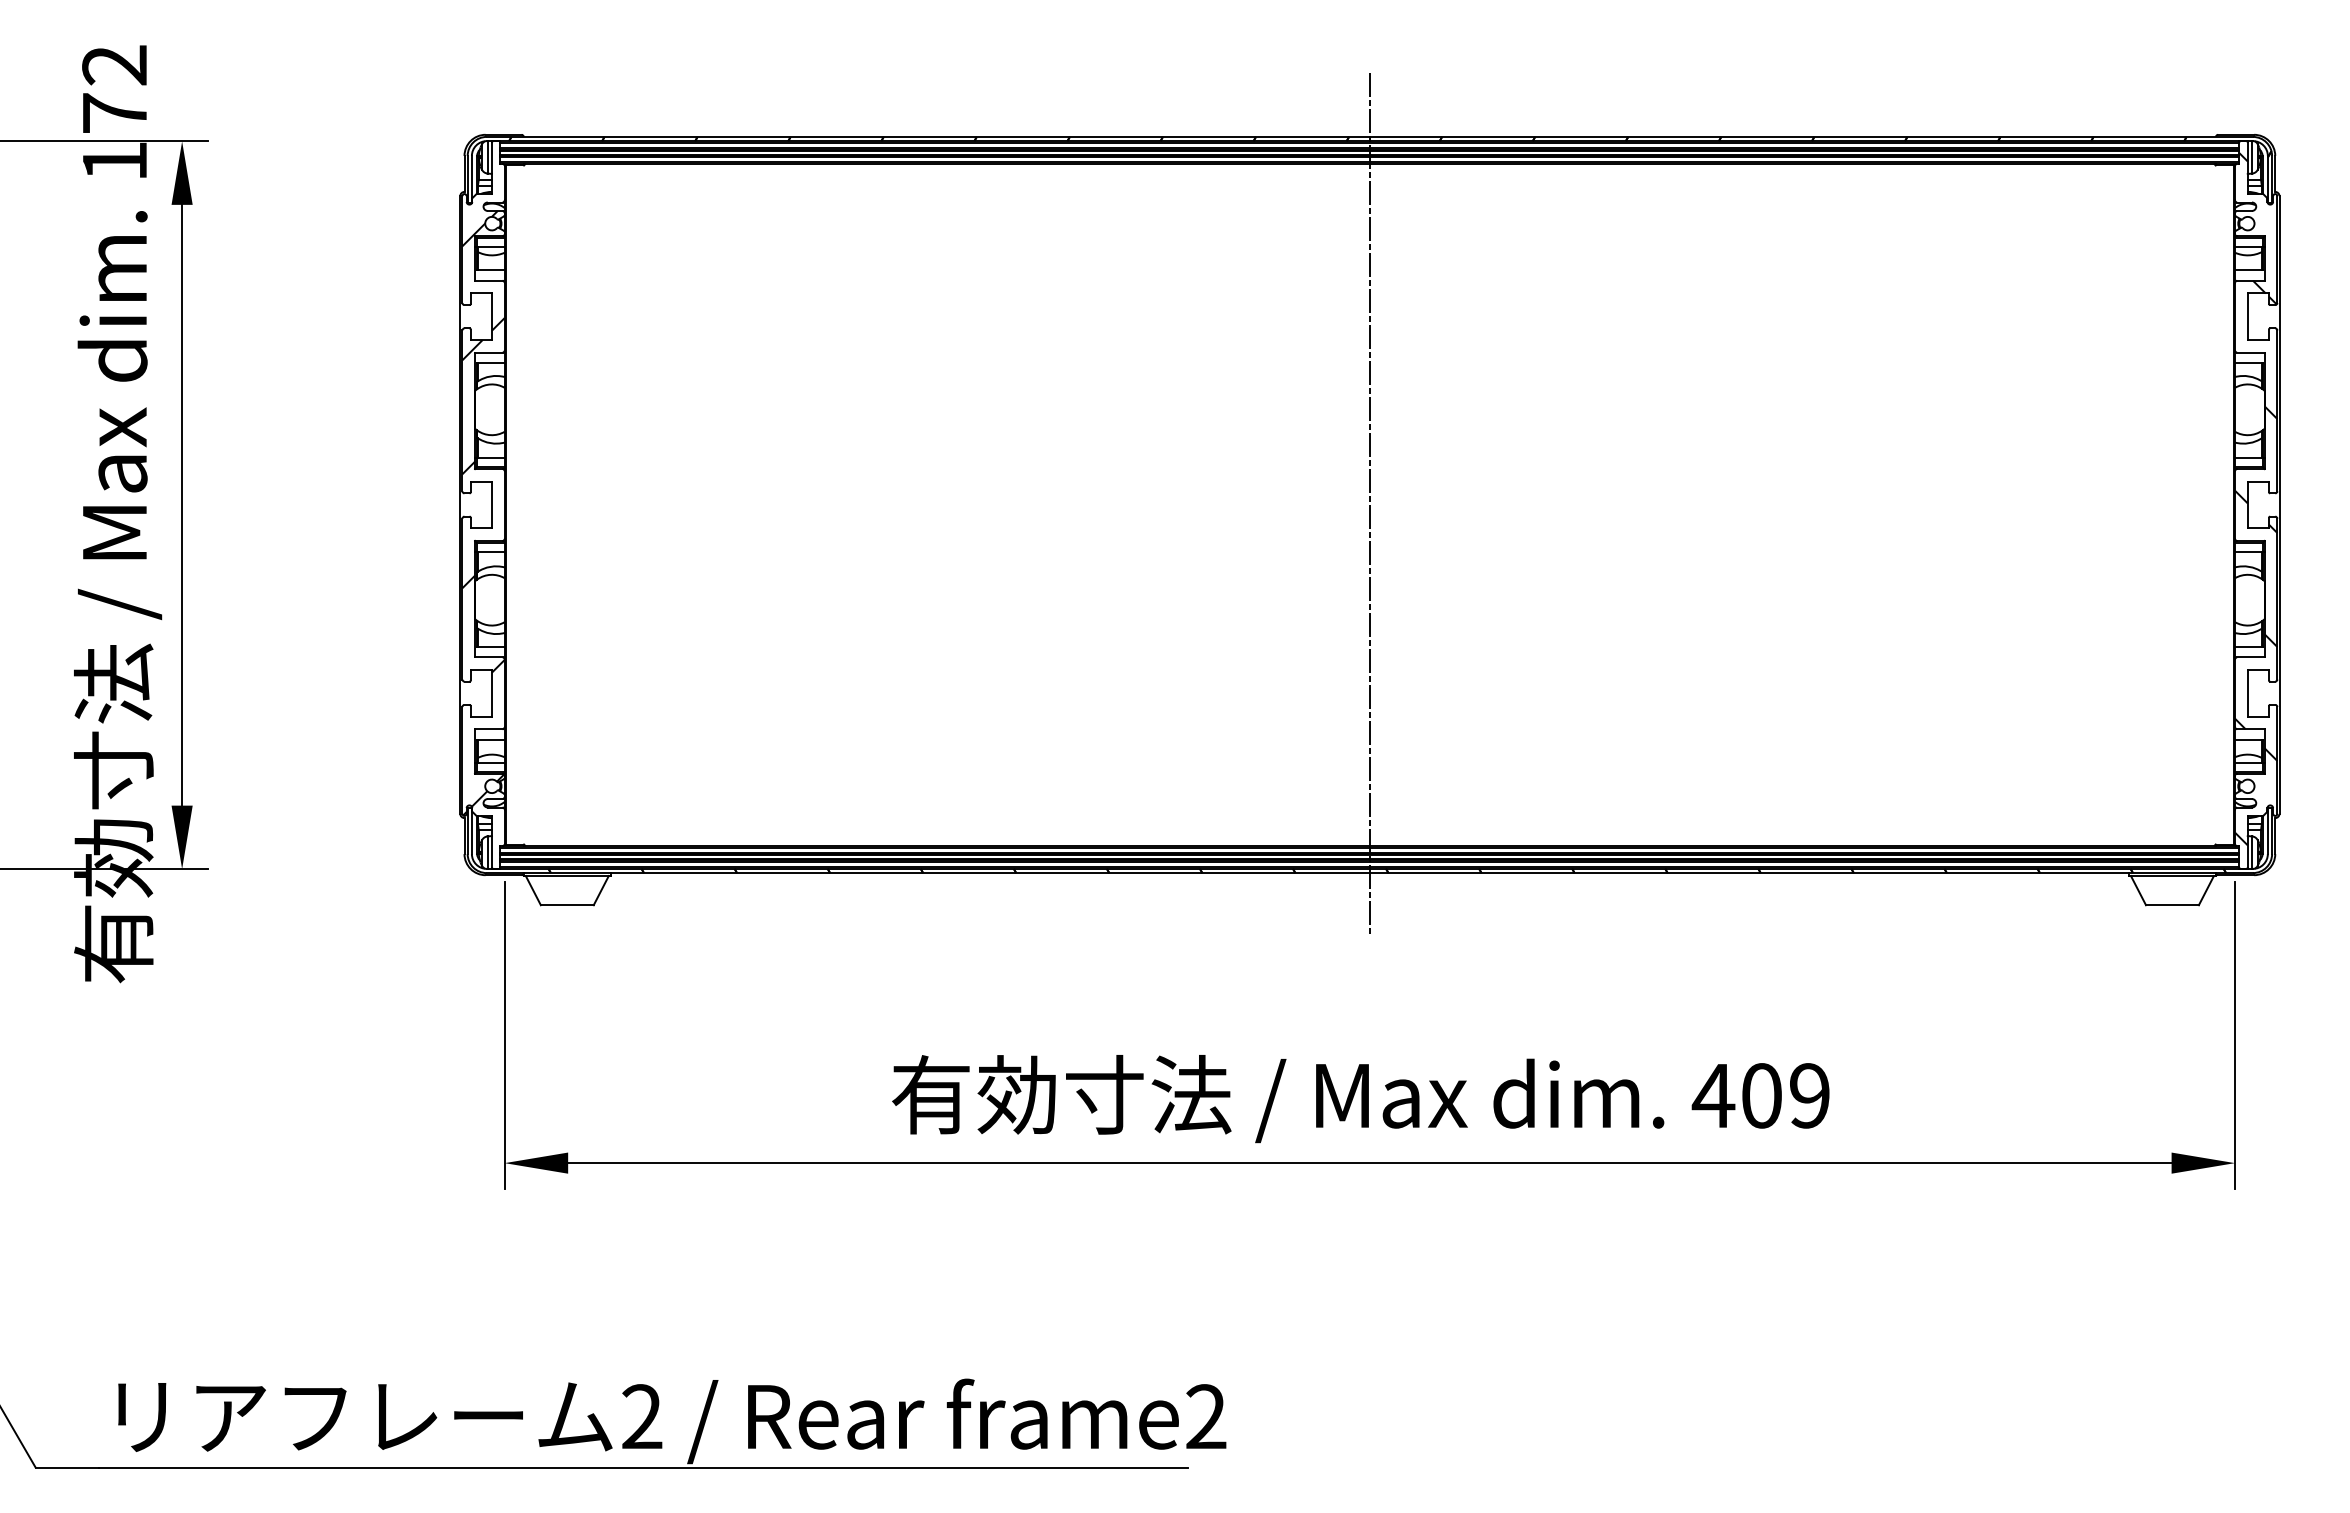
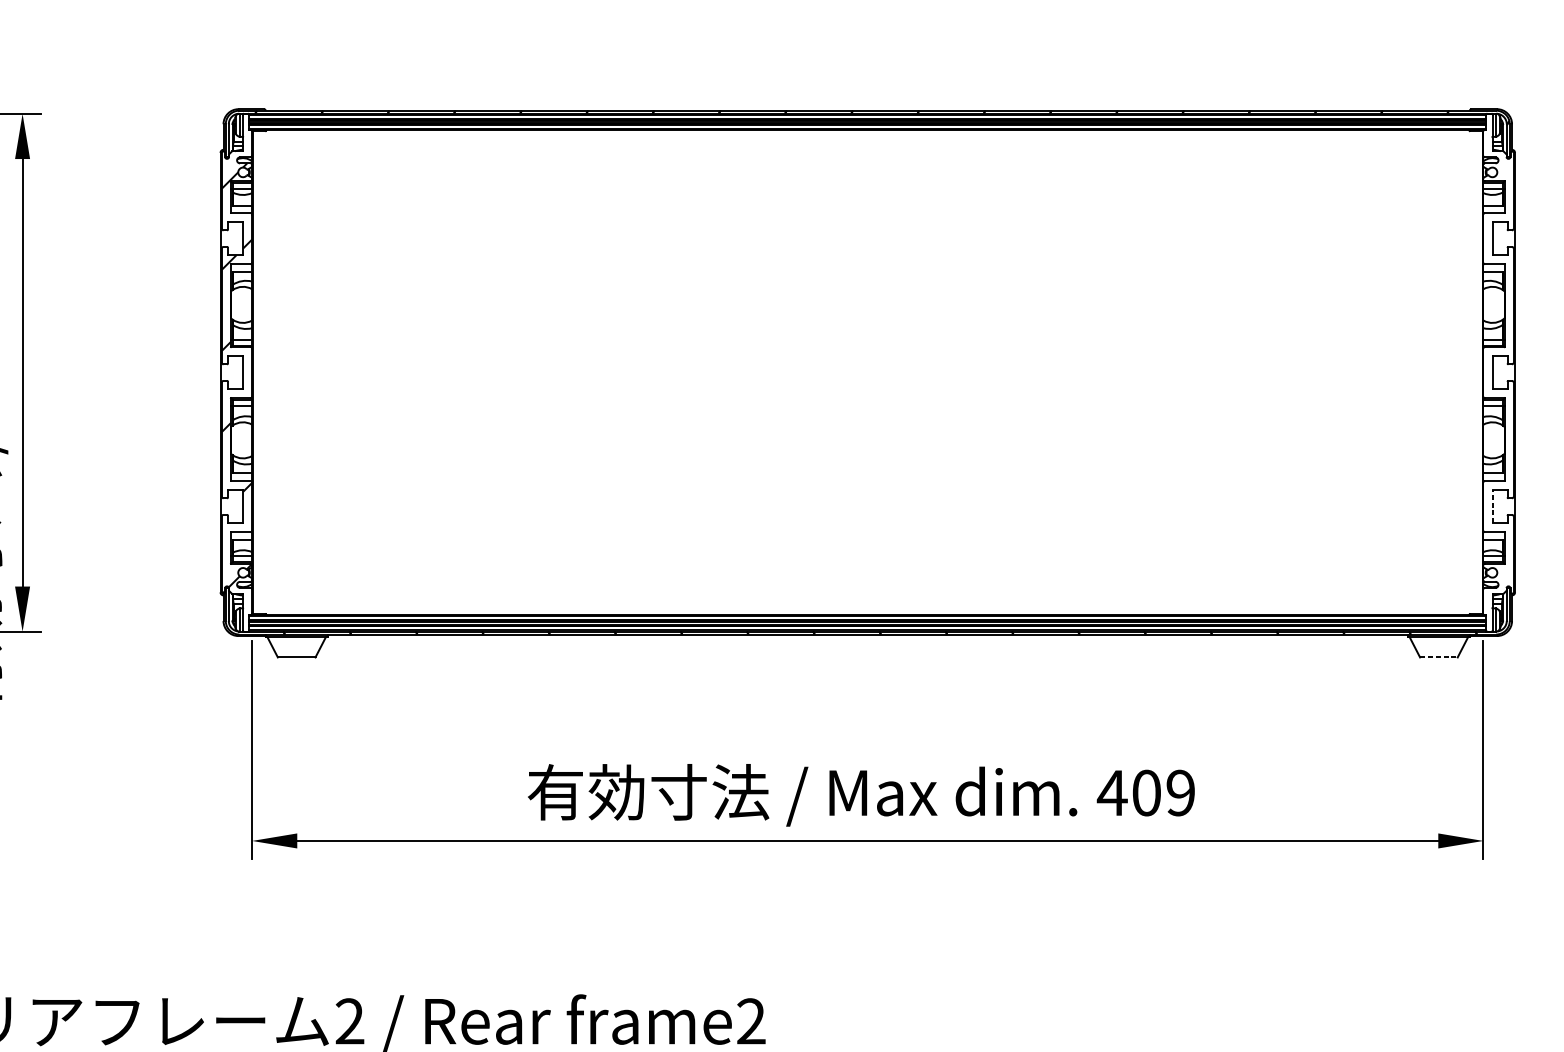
hatch: (2256, 499) -> (1498, 368), removed
line: (1369, 504) -> (867, 372), removed
line: (2247, 692) -> (1492, 506), solid -> dashed
line: (2172, 905) -> (1438, 657), solid -> dashed

